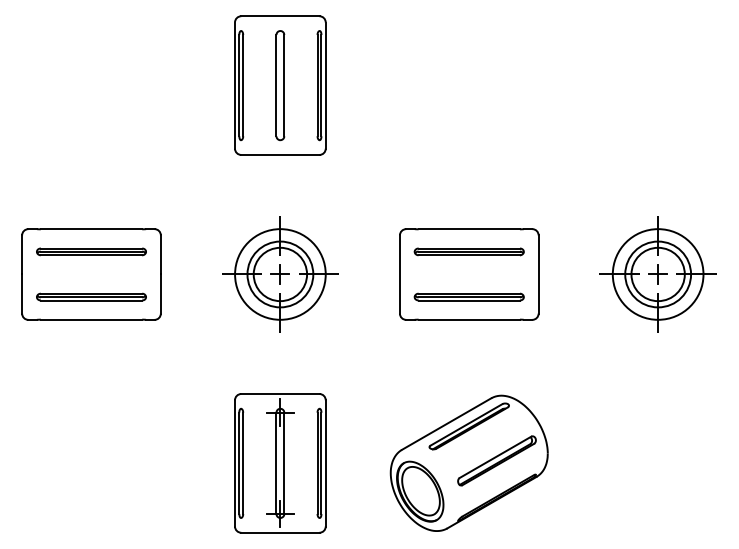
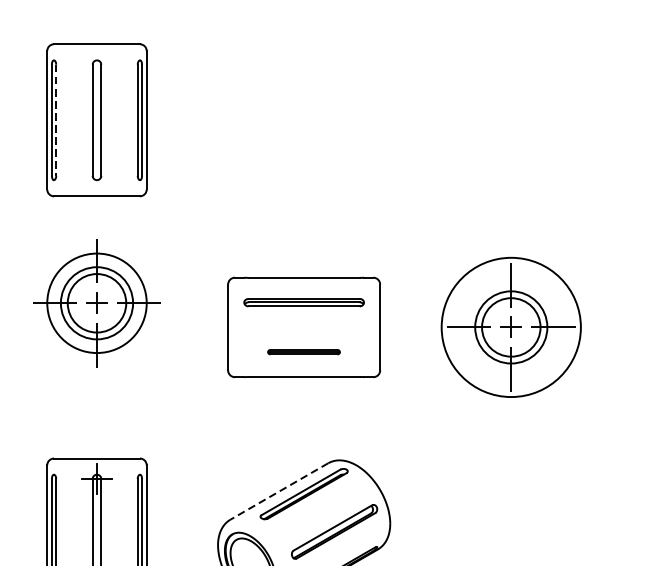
line: (243, 85) -> (56, 120), solid -> dashed
part: (280, 274) -> (97, 303), moved
circle: (657, 274) -> (510, 327), size x1.4
part: (468, 296) -> (303, 351), size x0.6
line: (446, 424) -> (279, 491), solid -> dashed

